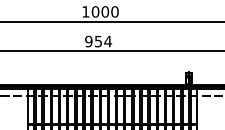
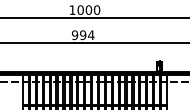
text: (98, 41) -> (83, 35), 954 -> 994

